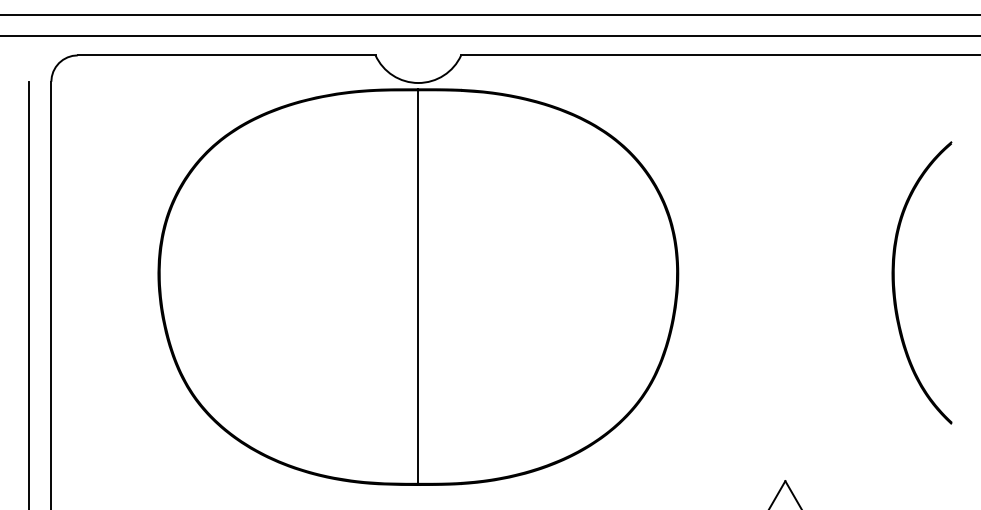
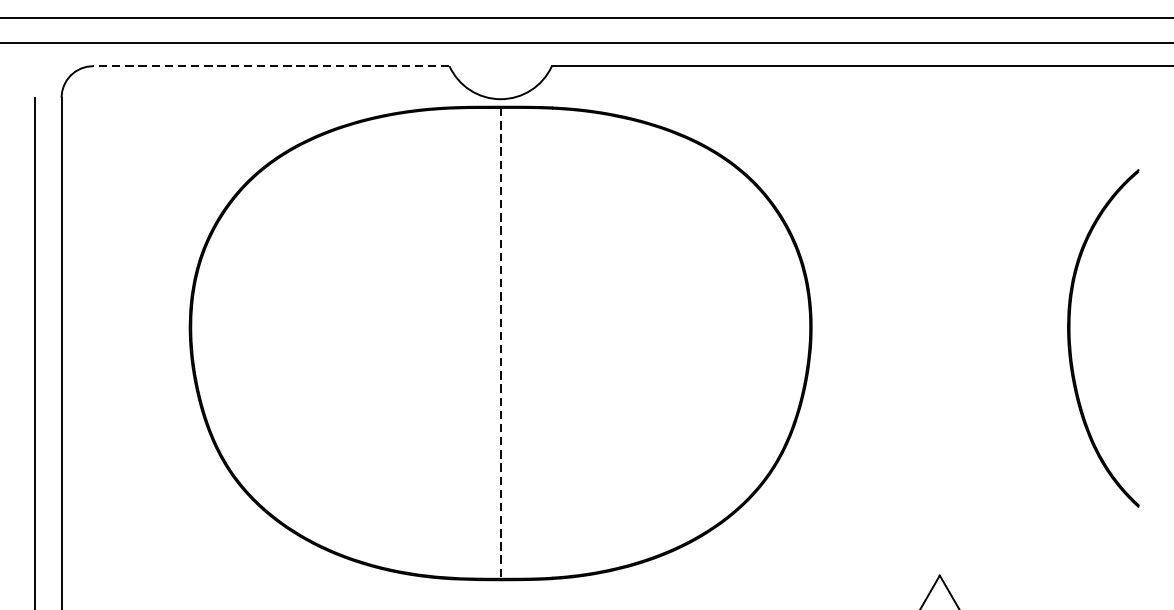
line: (226, 55) -> (271, 66), solid -> dashed
line: (418, 287) -> (500, 343), solid -> dashed

